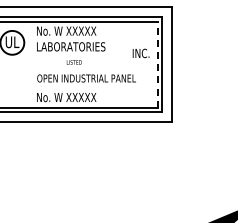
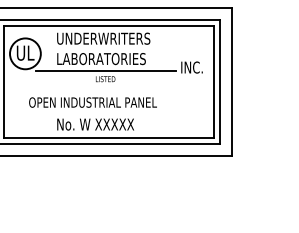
text: (72, 30) -> (103, 37), No. W XXXXX -> UNDERWRITERS
line: (74, 55) -> (105, 70), added
line: (157, 64) -> (213, 81), dashed -> solid
text: (86, 78) -> (92, 102), moved

